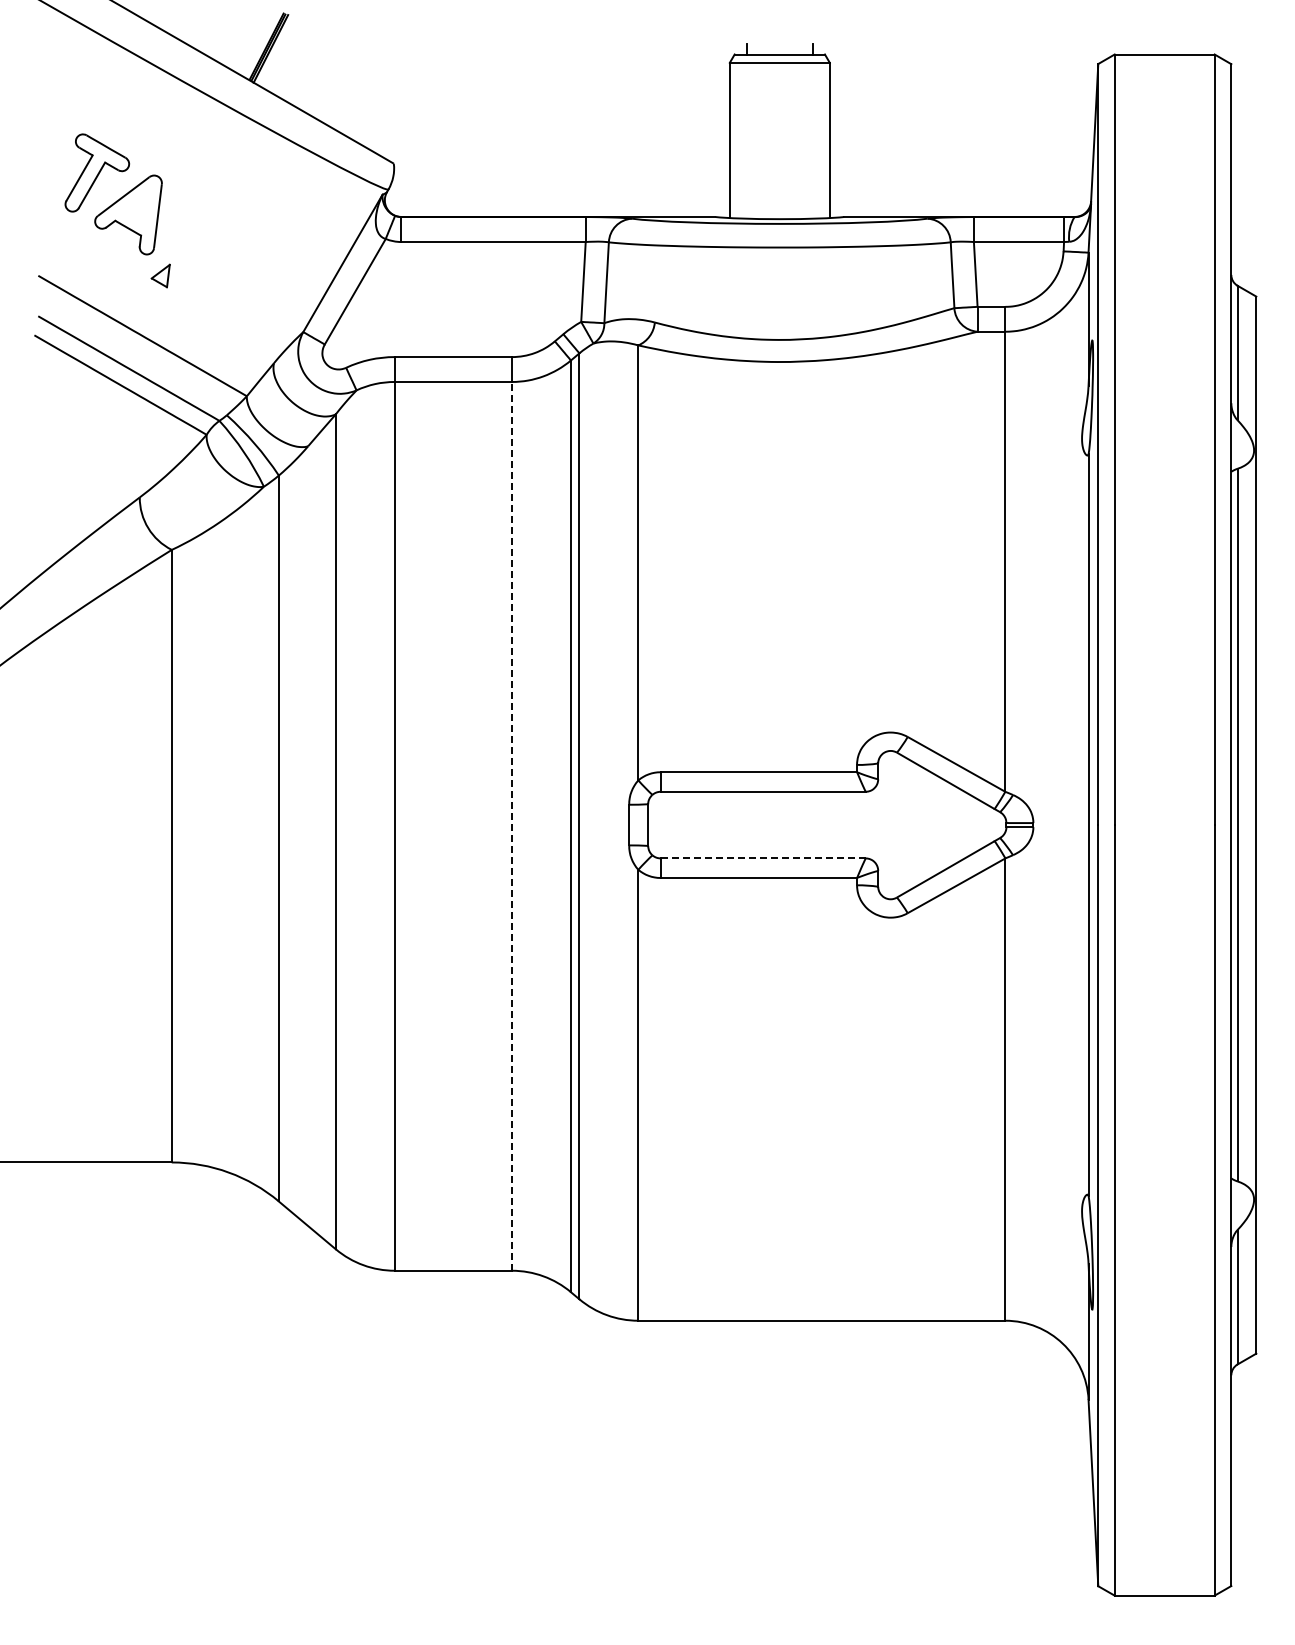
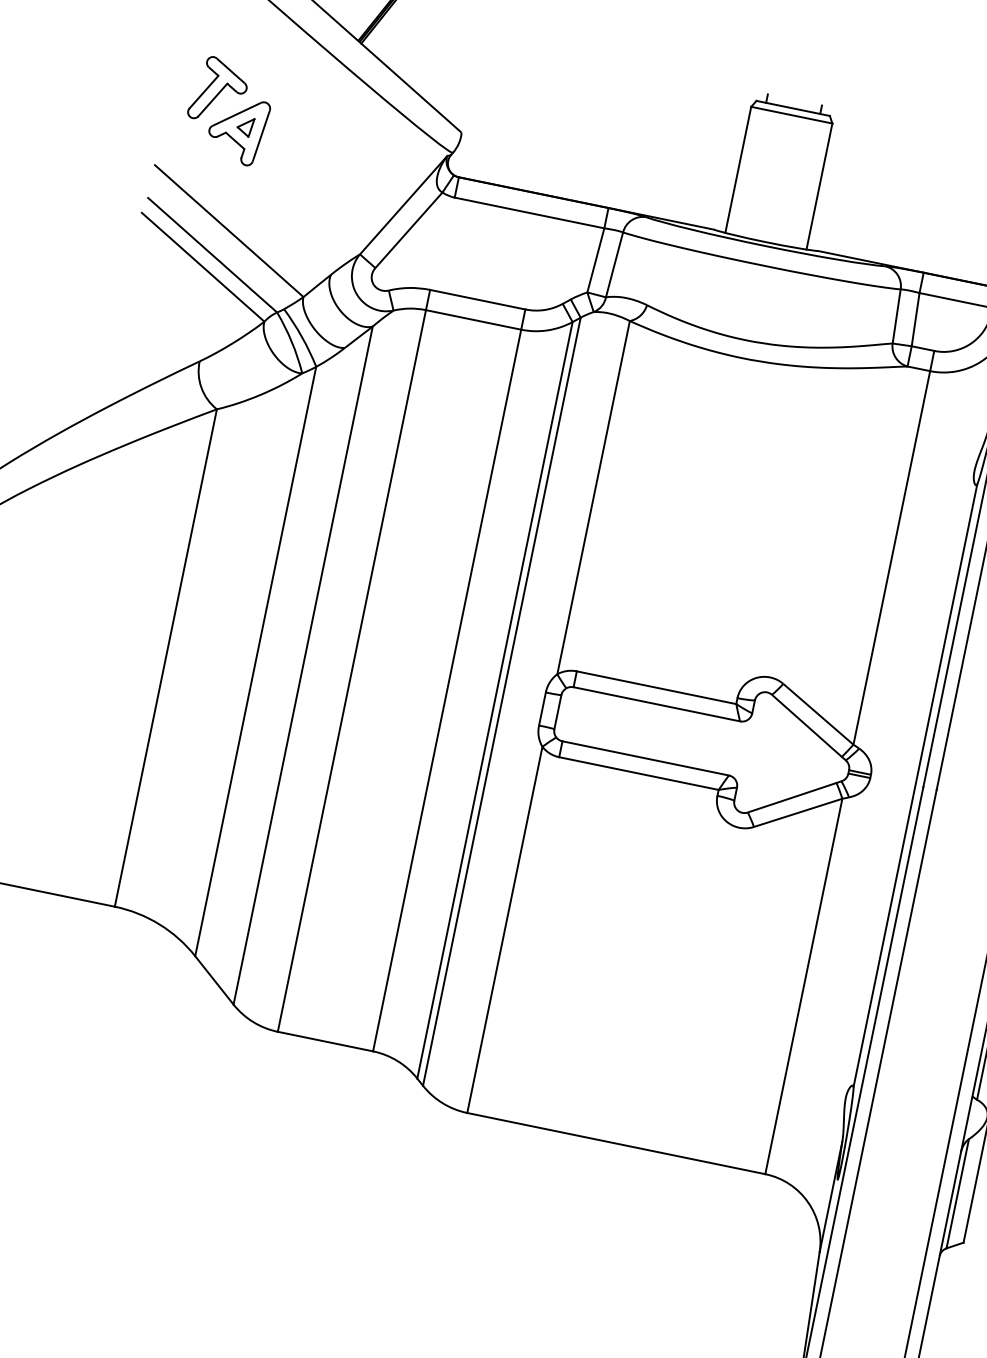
part: (160, 275) -> (245, 126), moved
line: (512, 825) -> (447, 689), dashed -> solid
line: (763, 858) -> (645, 758), dashed -> solid

